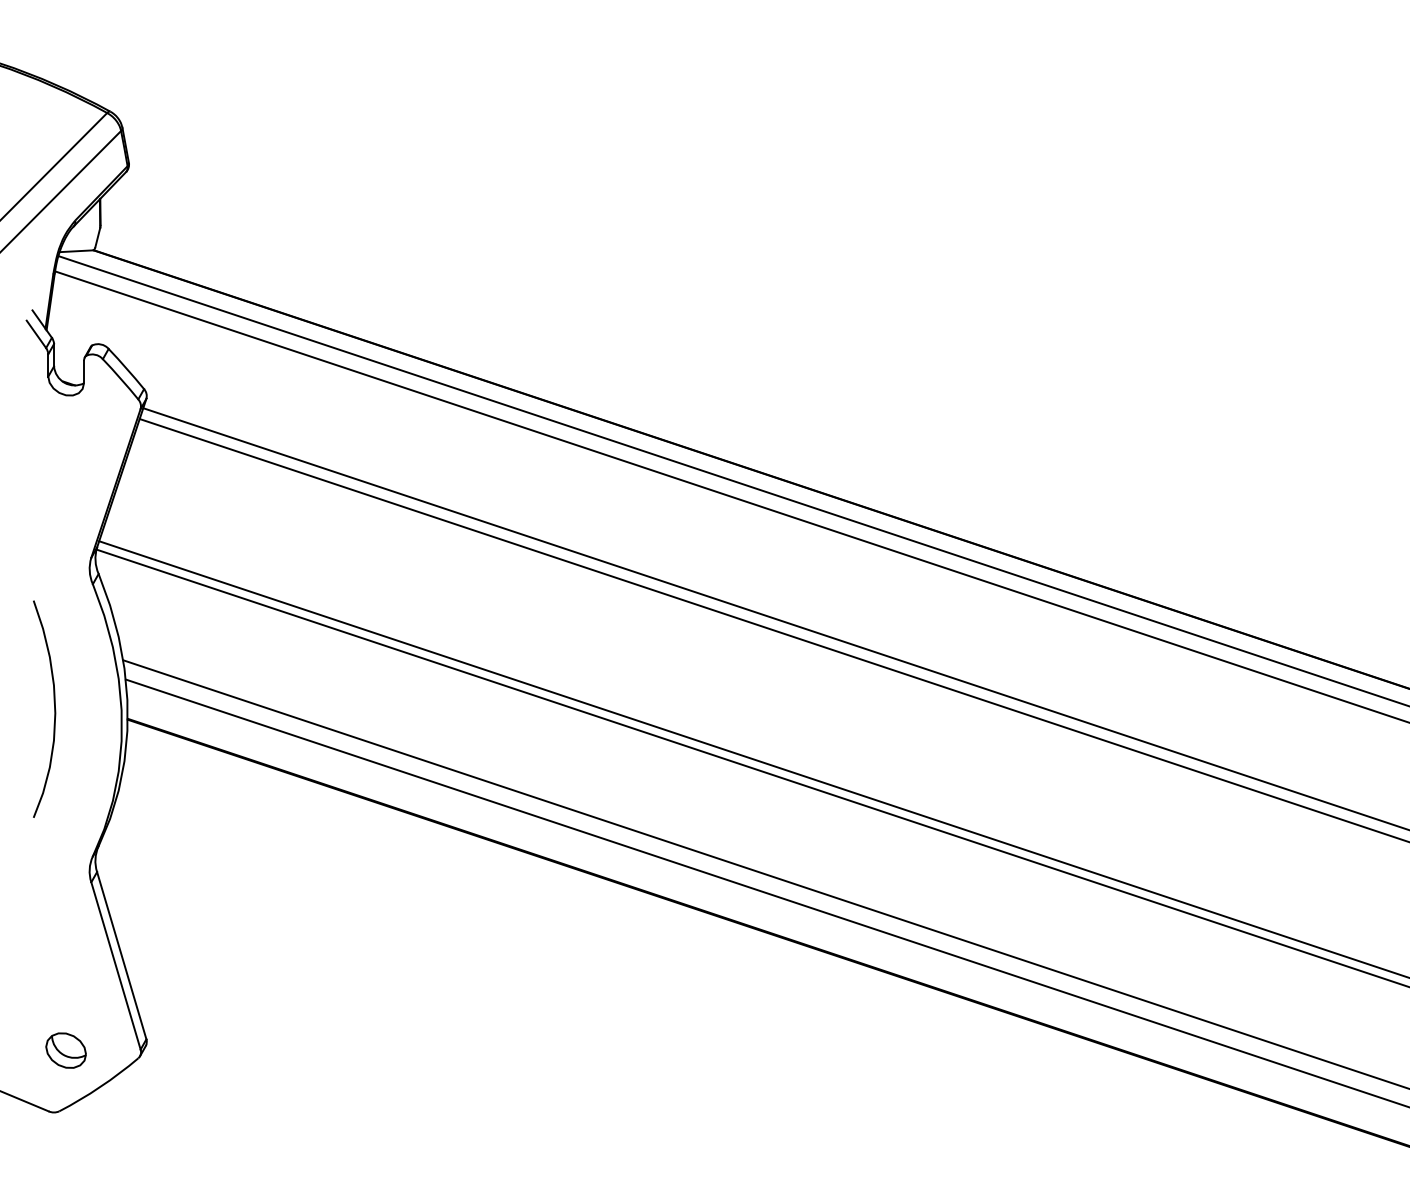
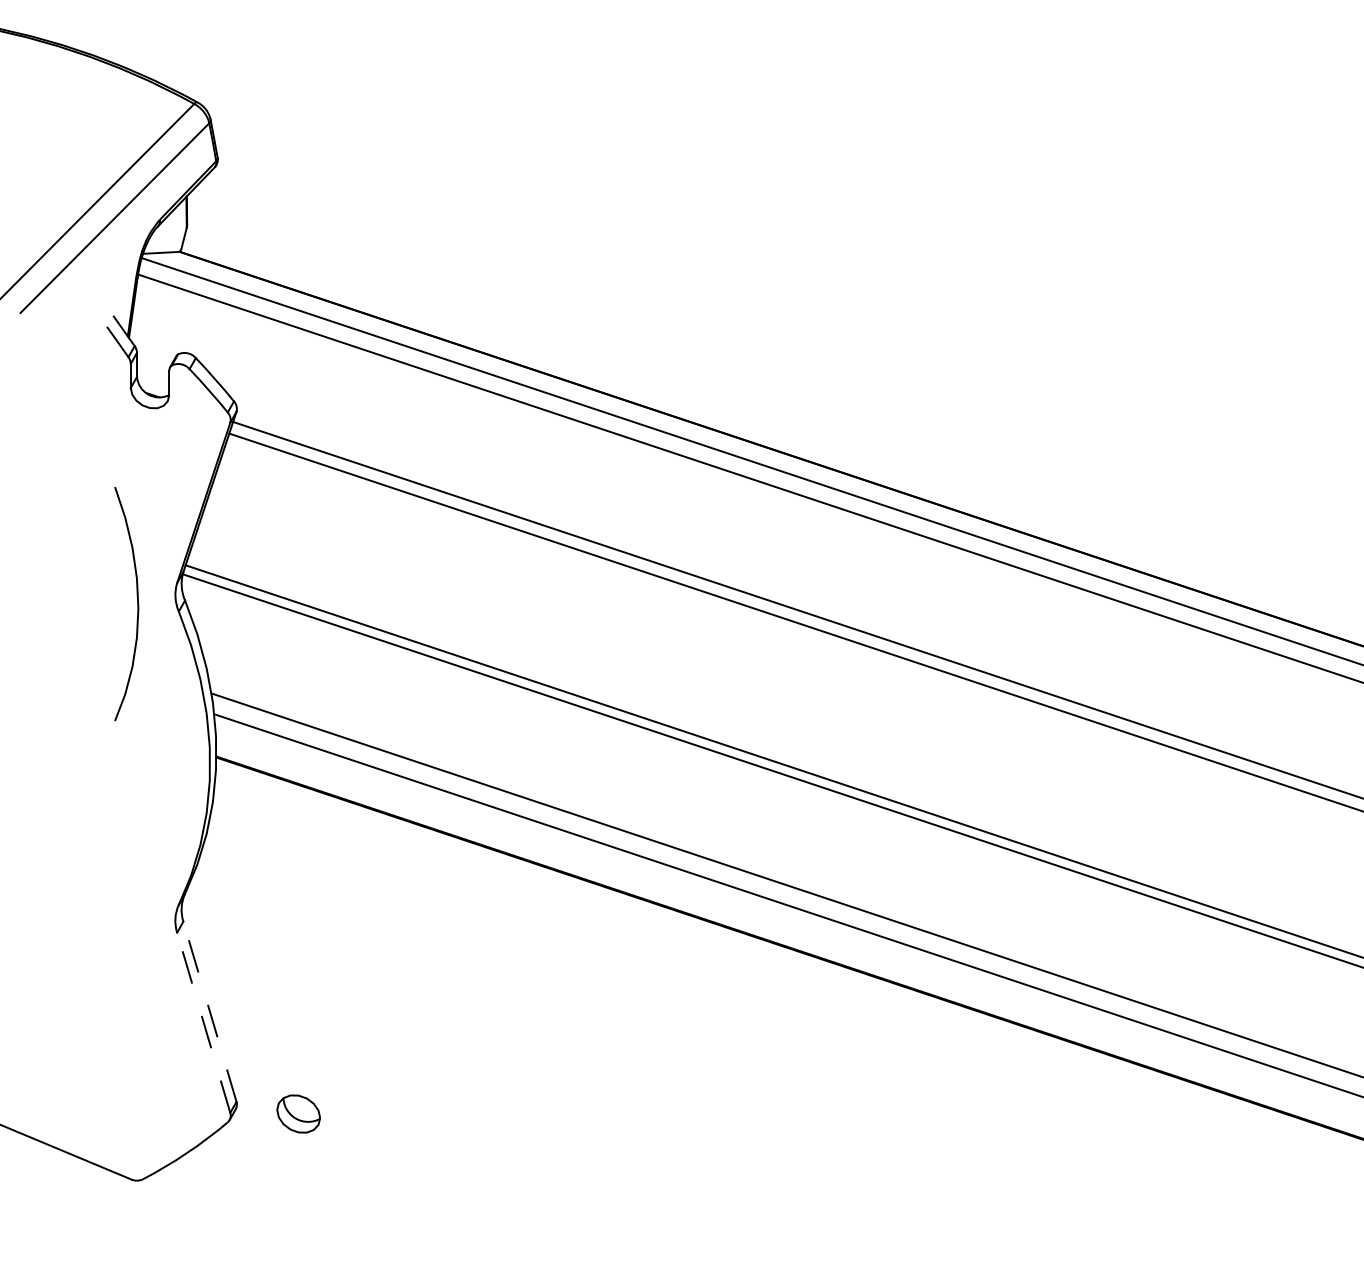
curve: (54, 708) -> (137, 603), moved
line: (121, 955) -> (209, 1011), solid -> dashed
line: (115, 965) -> (203, 1022), solid -> dashed
part: (65, 1050) -> (298, 1113), moved

